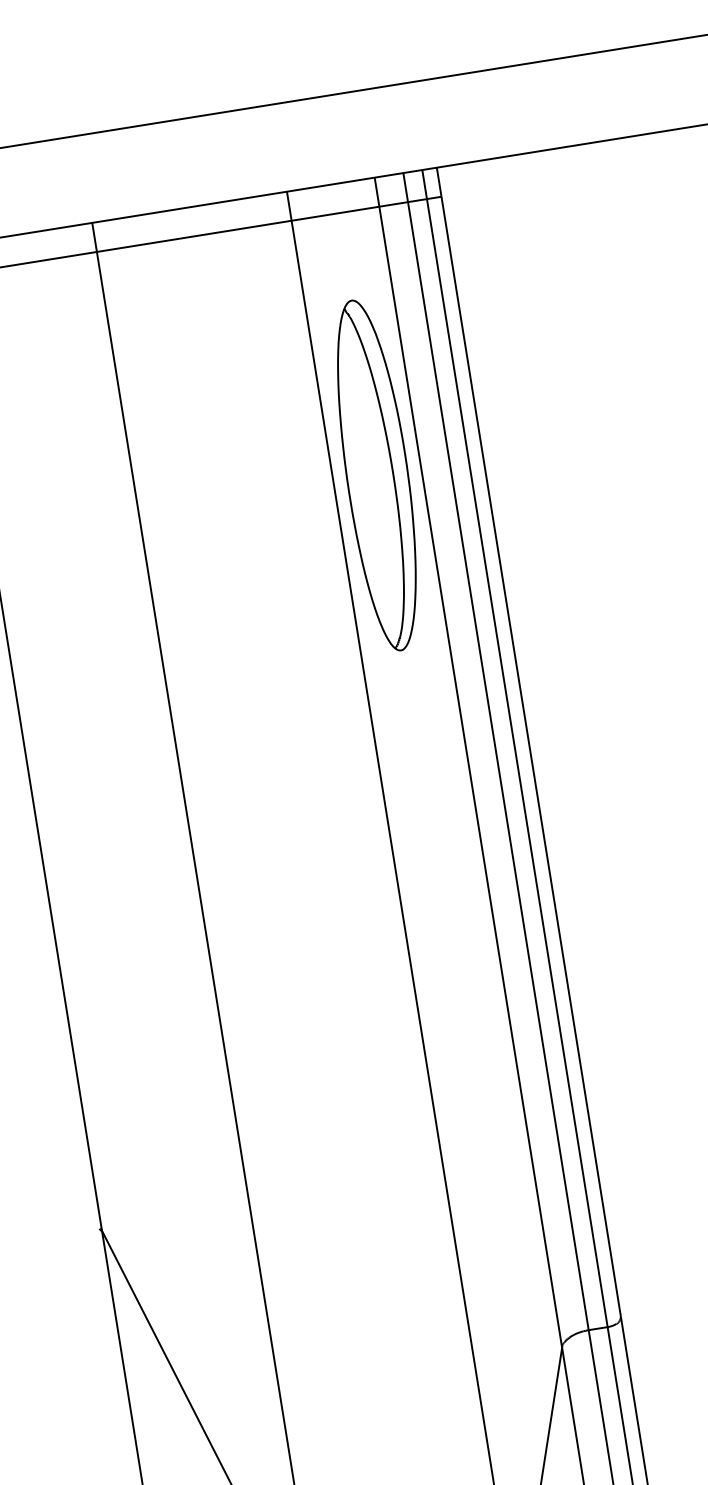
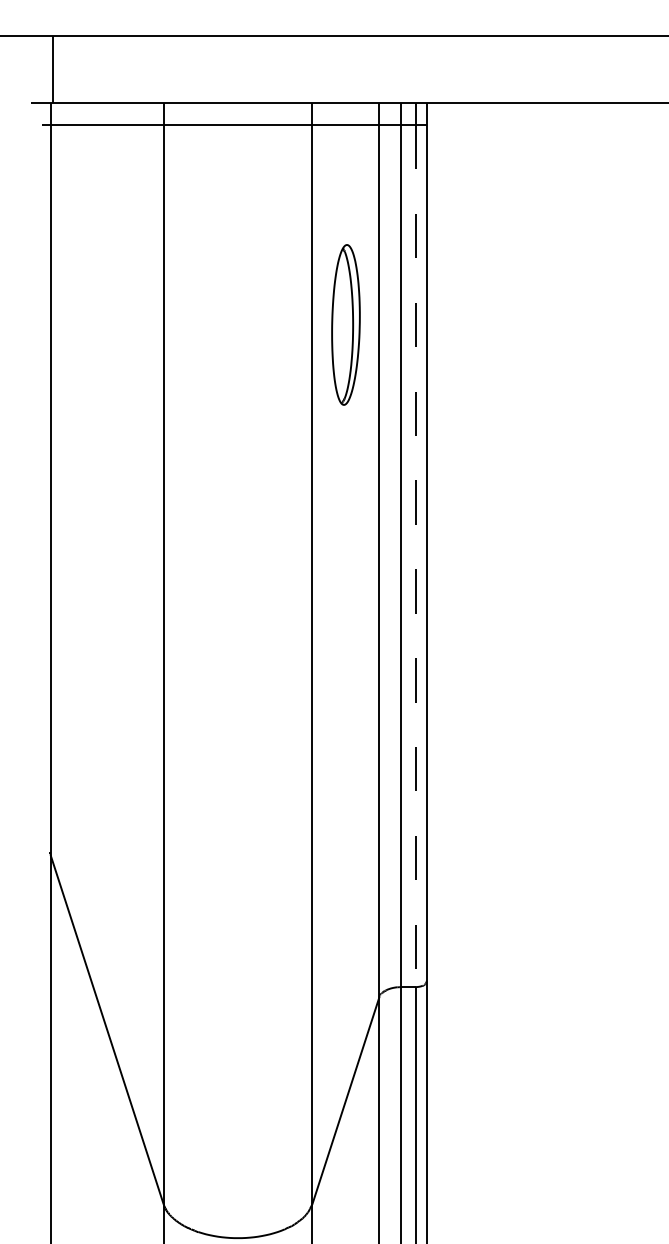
part: (376, 474) -> (345, 324), size x0.6
line: (516, 763) -> (415, 556), solid -> dashed

